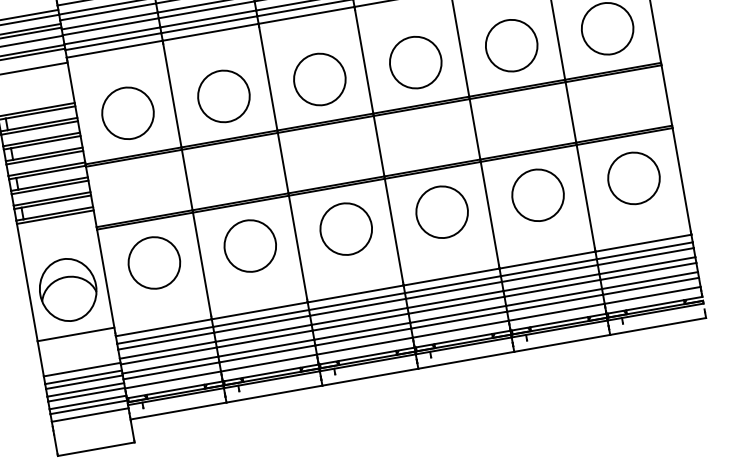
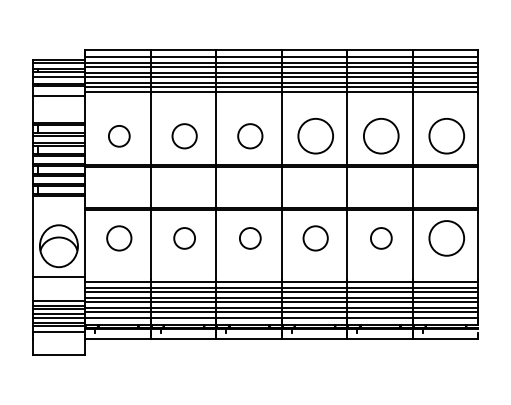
circle: (320, 79) -> (250, 136), size x0.7
circle: (223, 96) -> (184, 136), size x0.7
circle: (128, 113) -> (119, 136), size x0.6
circle: (538, 195) -> (381, 238), size x0.6
circle: (441, 212) -> (315, 238), size x0.7
circle: (346, 229) -> (250, 238), size x0.6
circle: (250, 246) -> (184, 238), size x0.6
circle: (154, 263) -> (119, 238), size x0.7

